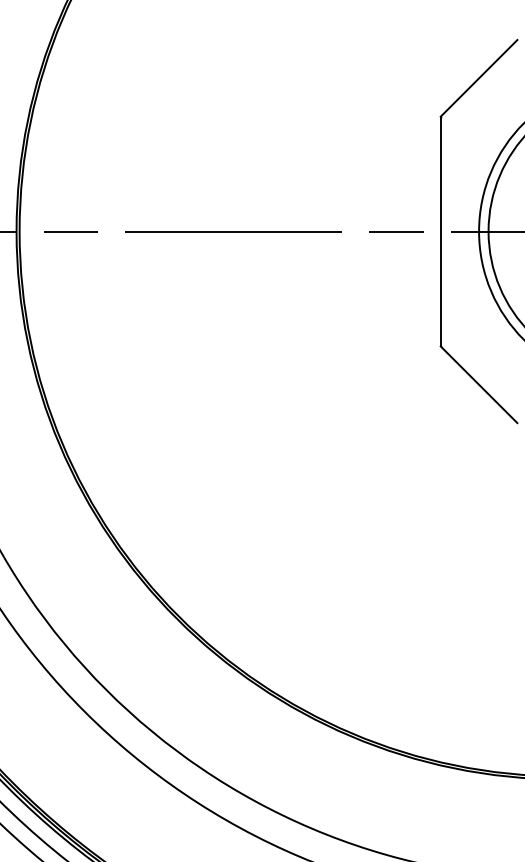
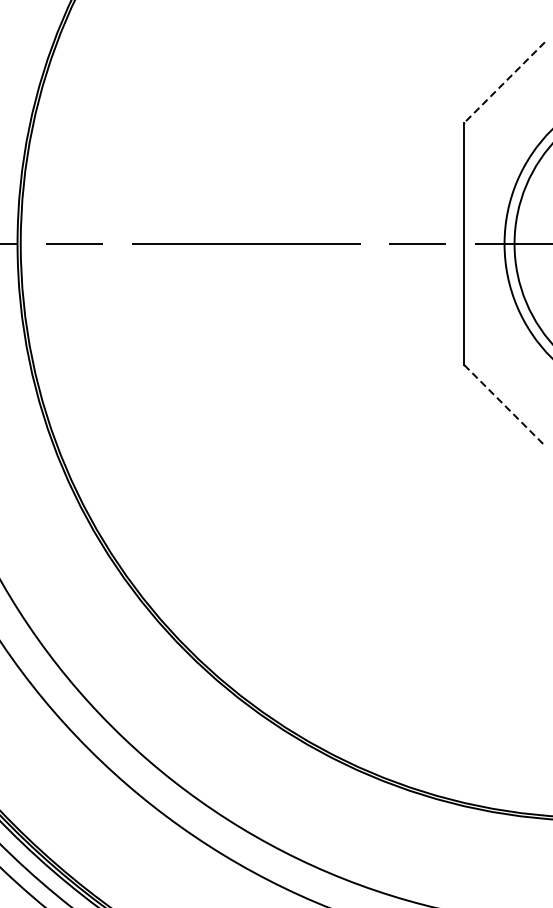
line: (478, 78) -> (503, 82), solid -> dashed
line: (479, 385) -> (505, 406), solid -> dashed

